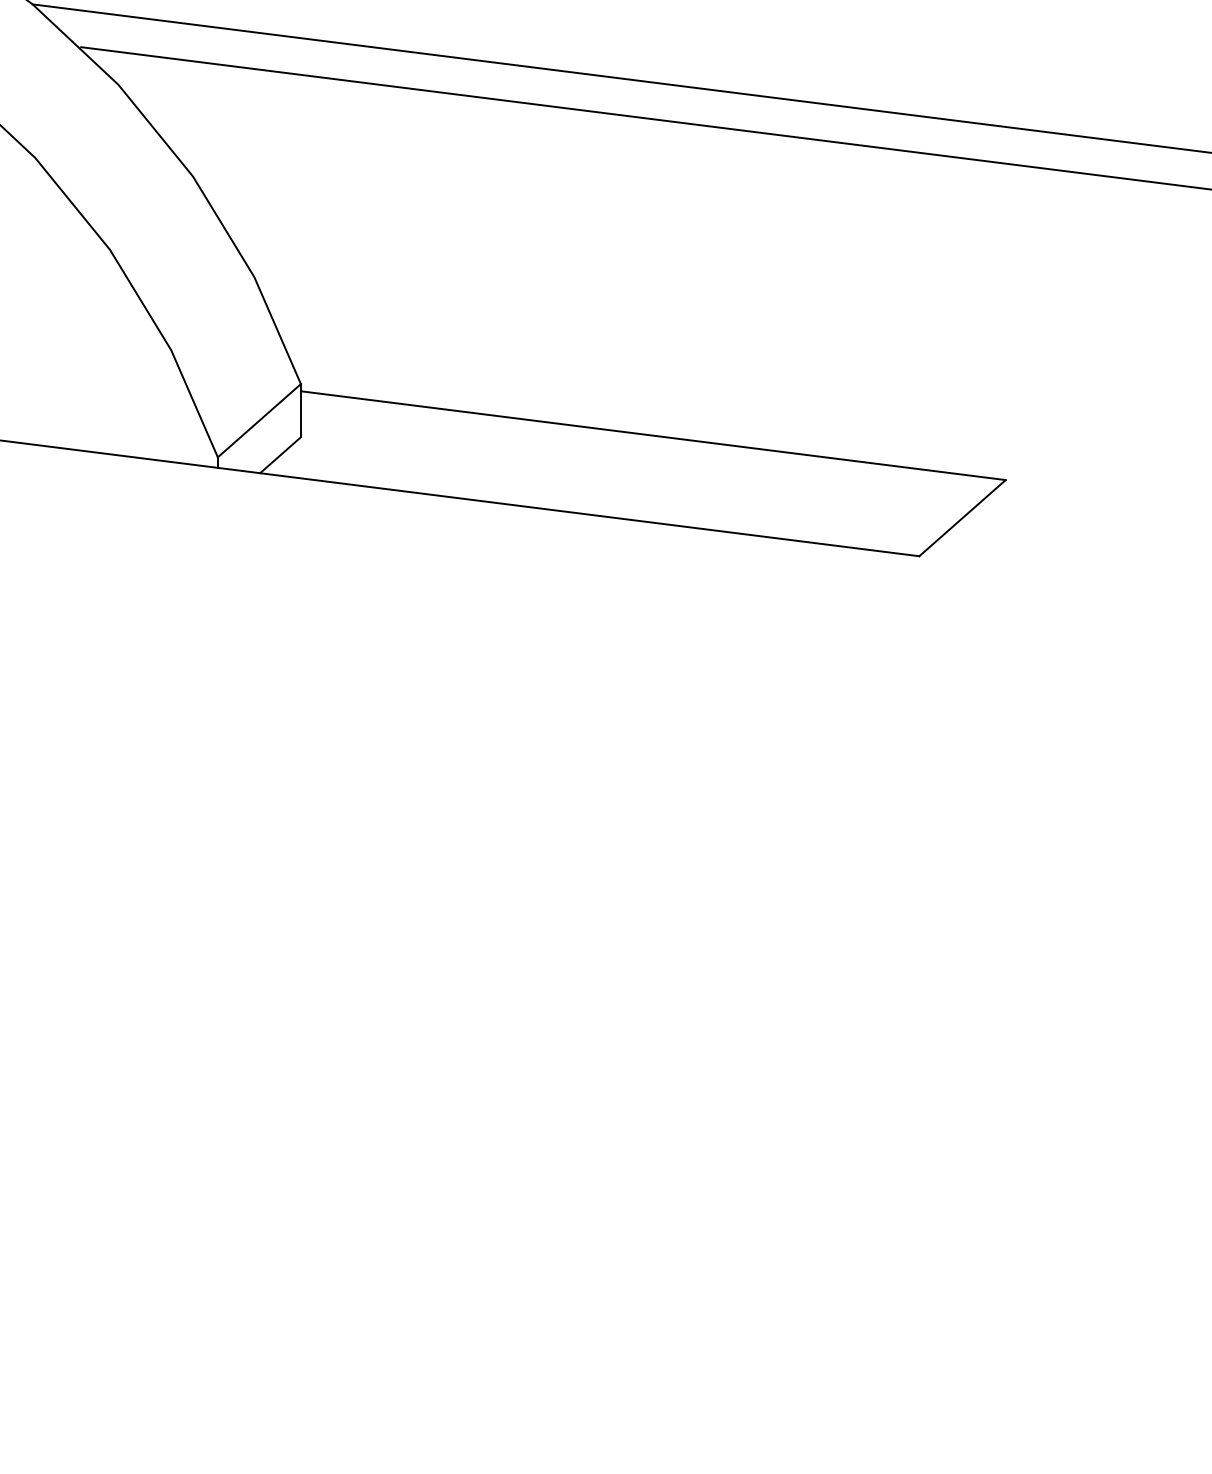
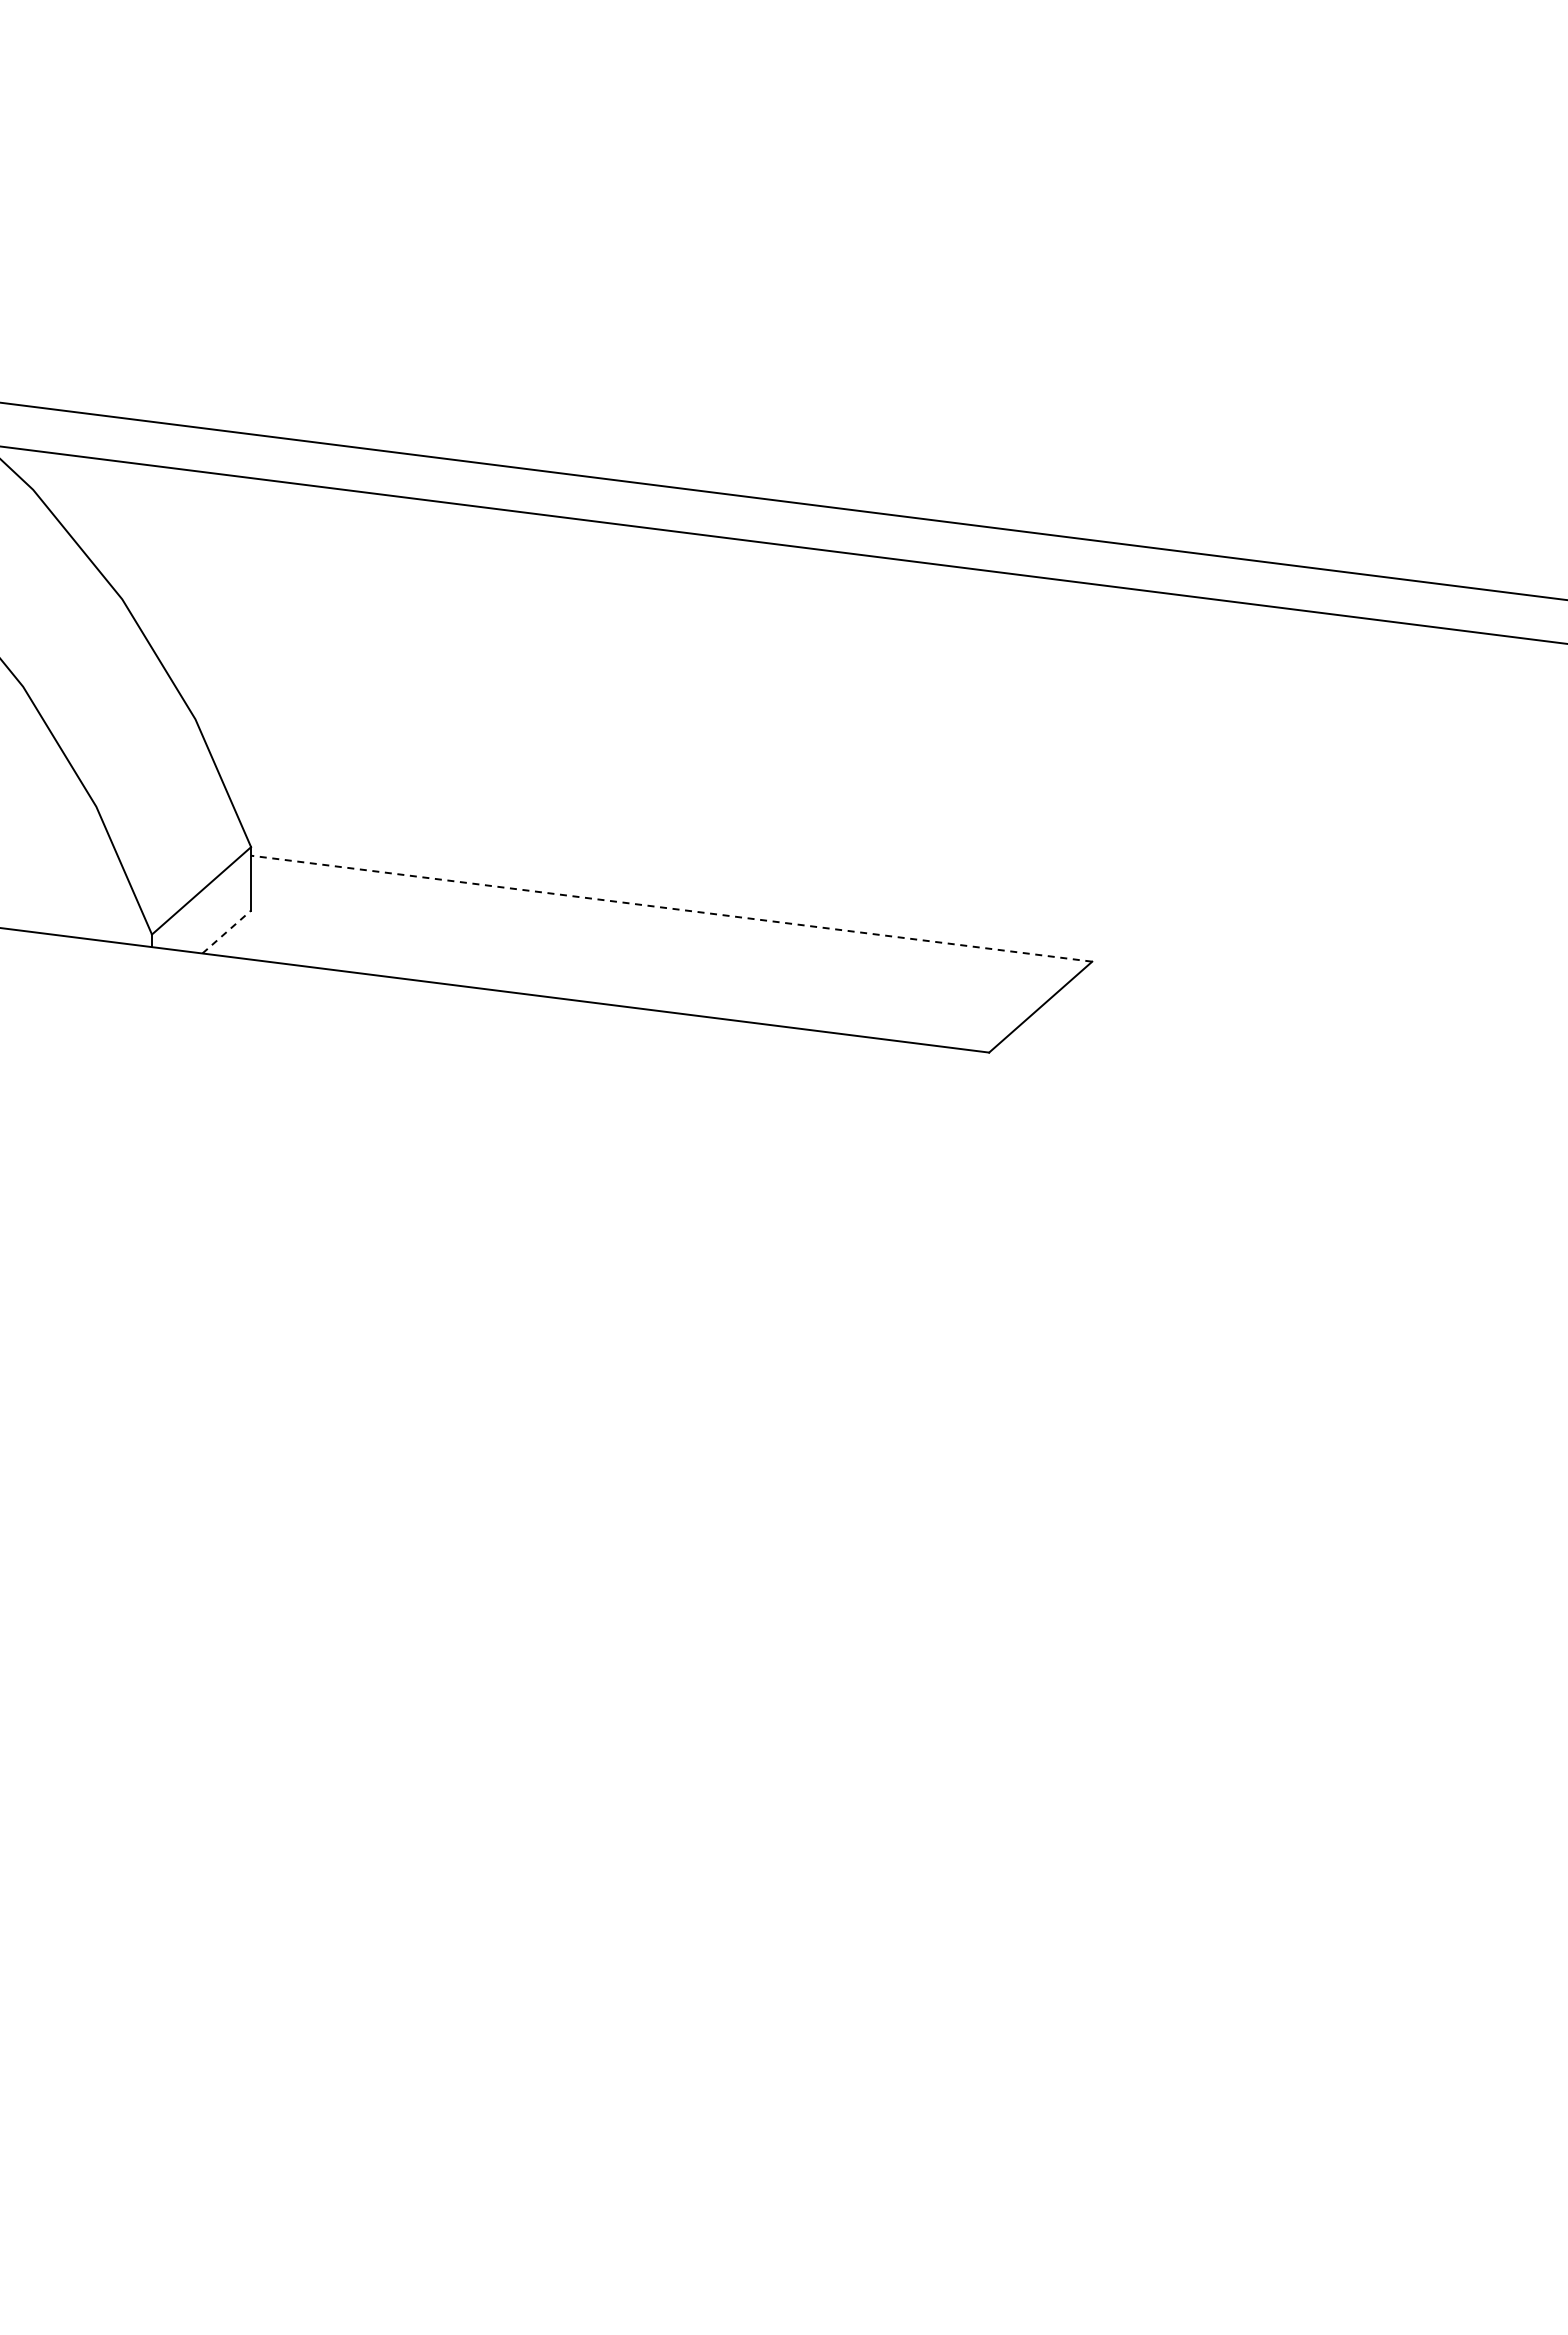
line: (653, 435) -> (671, 908), solid -> dashed
line: (281, 454) -> (227, 931), solid -> dashed

